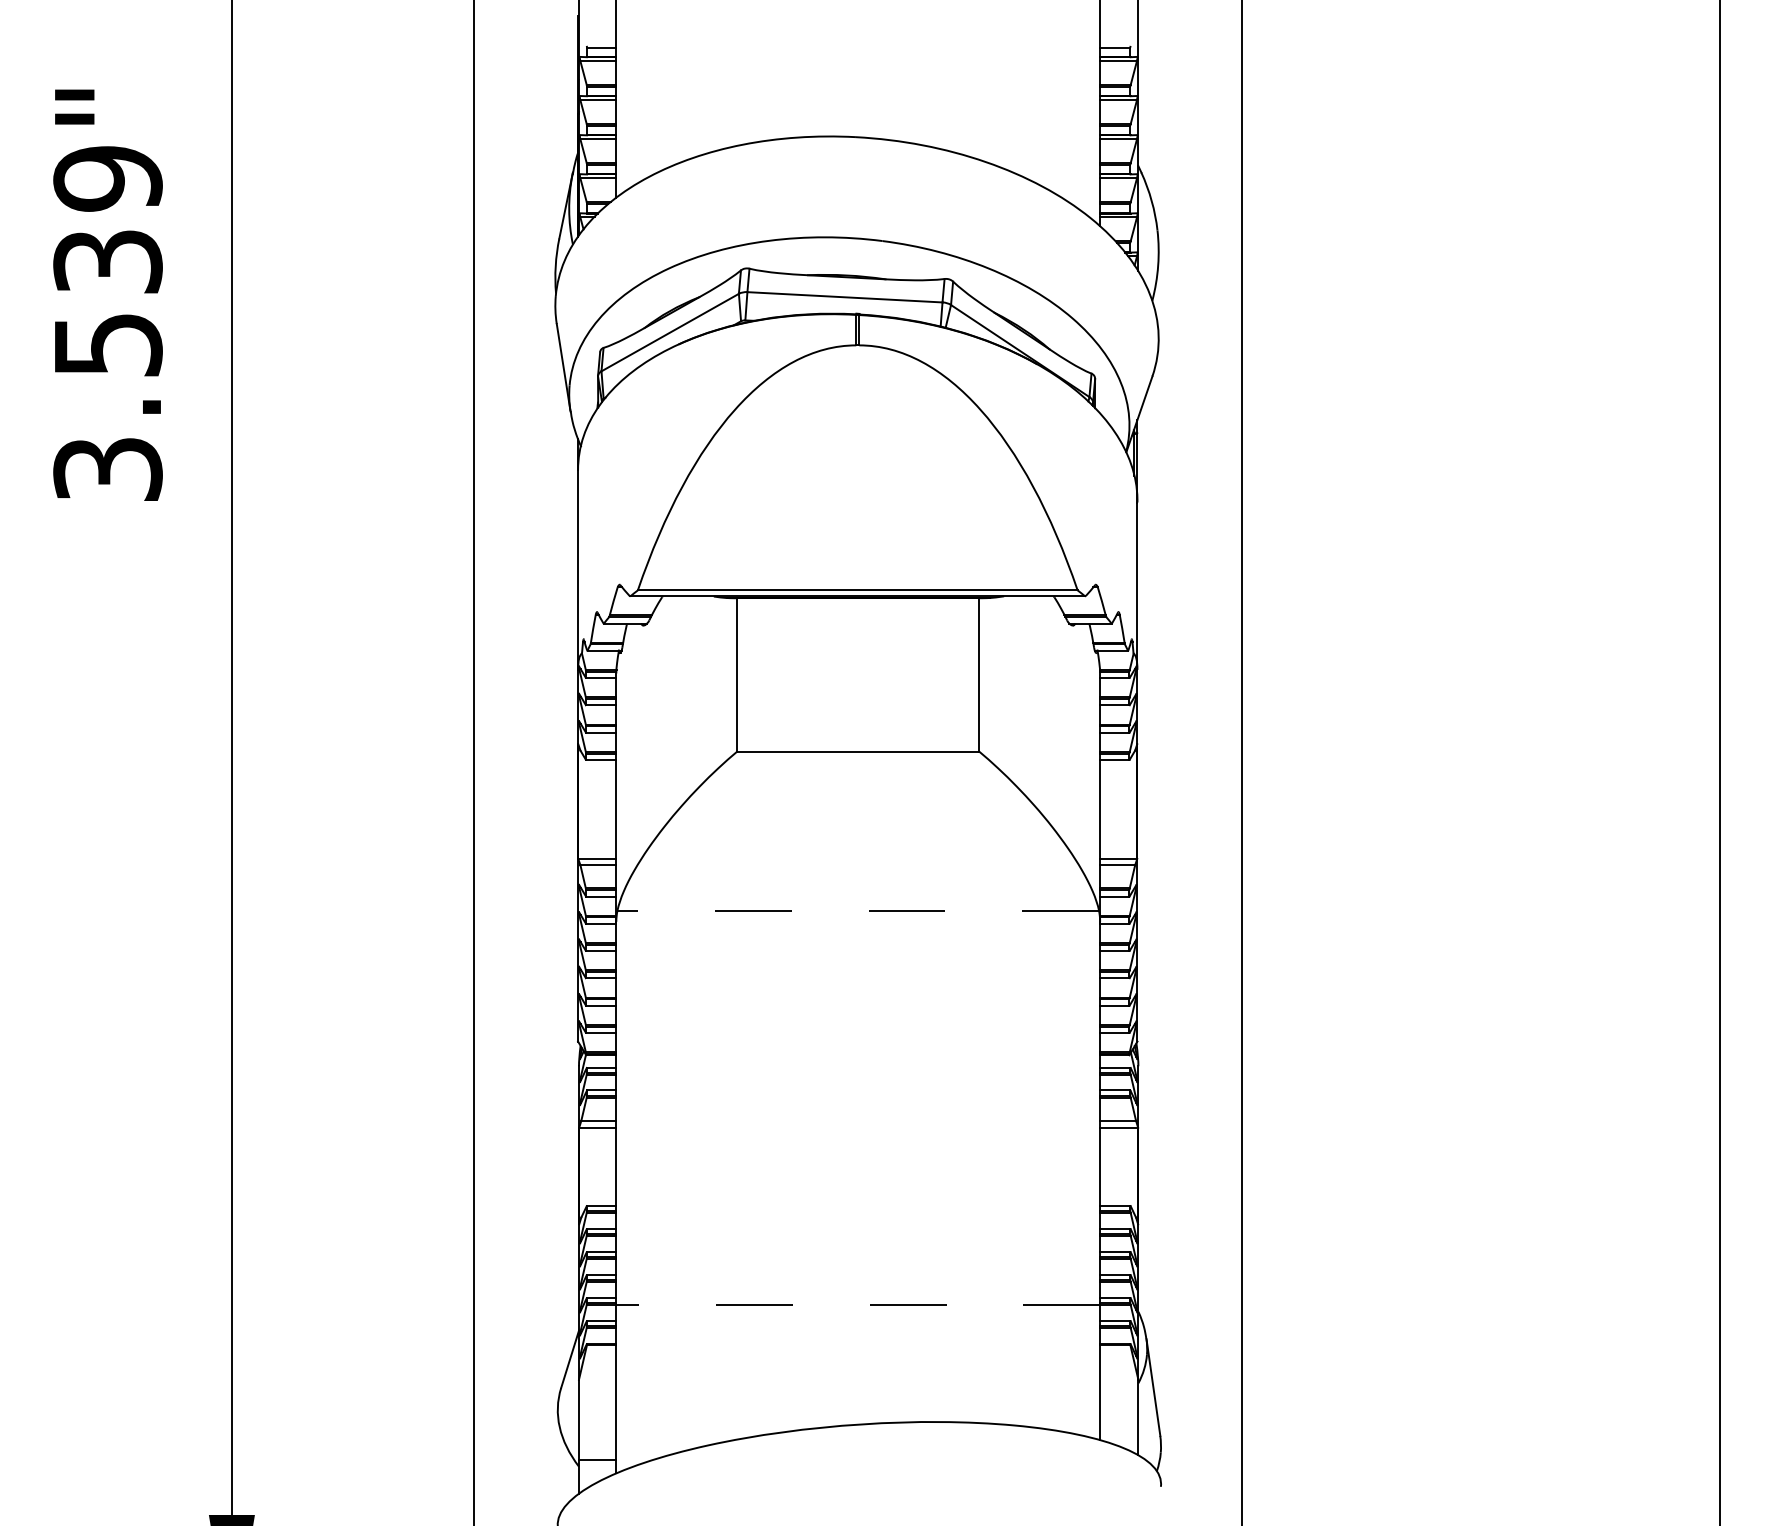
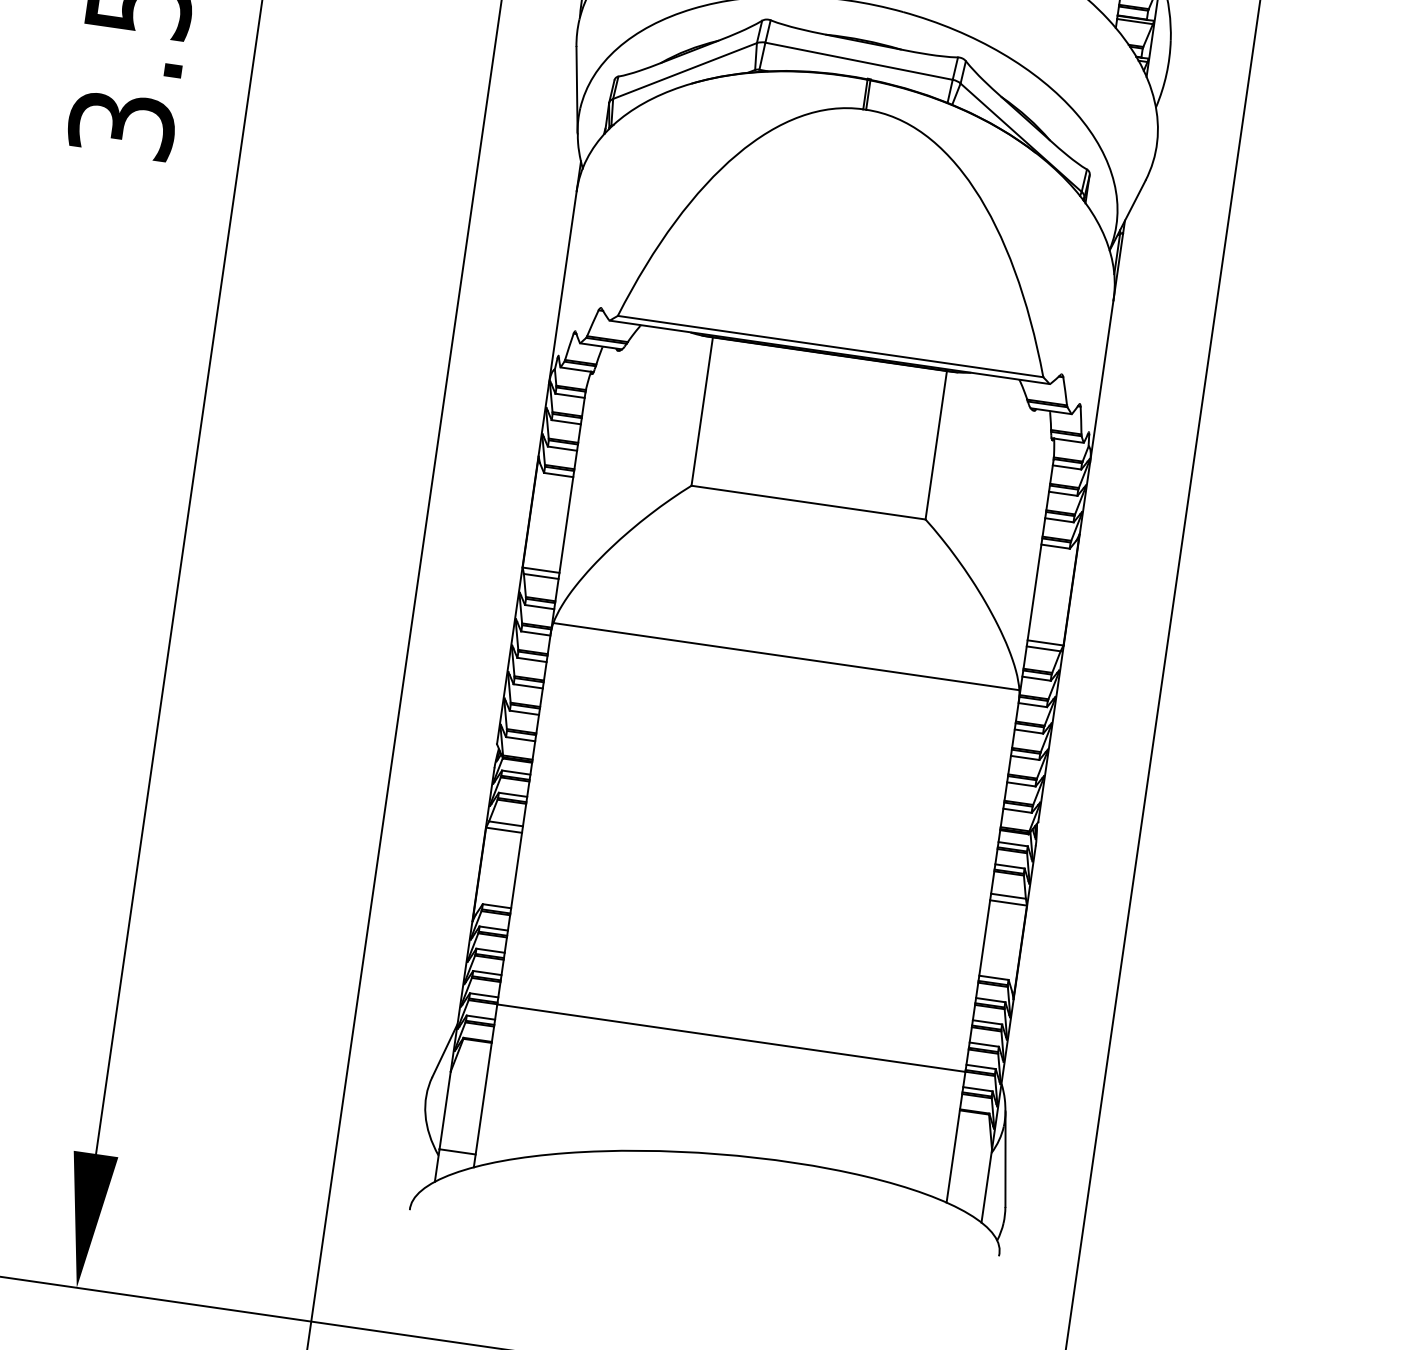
line: (858, 910) -> (786, 656), dashed -> solid
line: (858, 1305) -> (731, 1038), dashed -> solid

